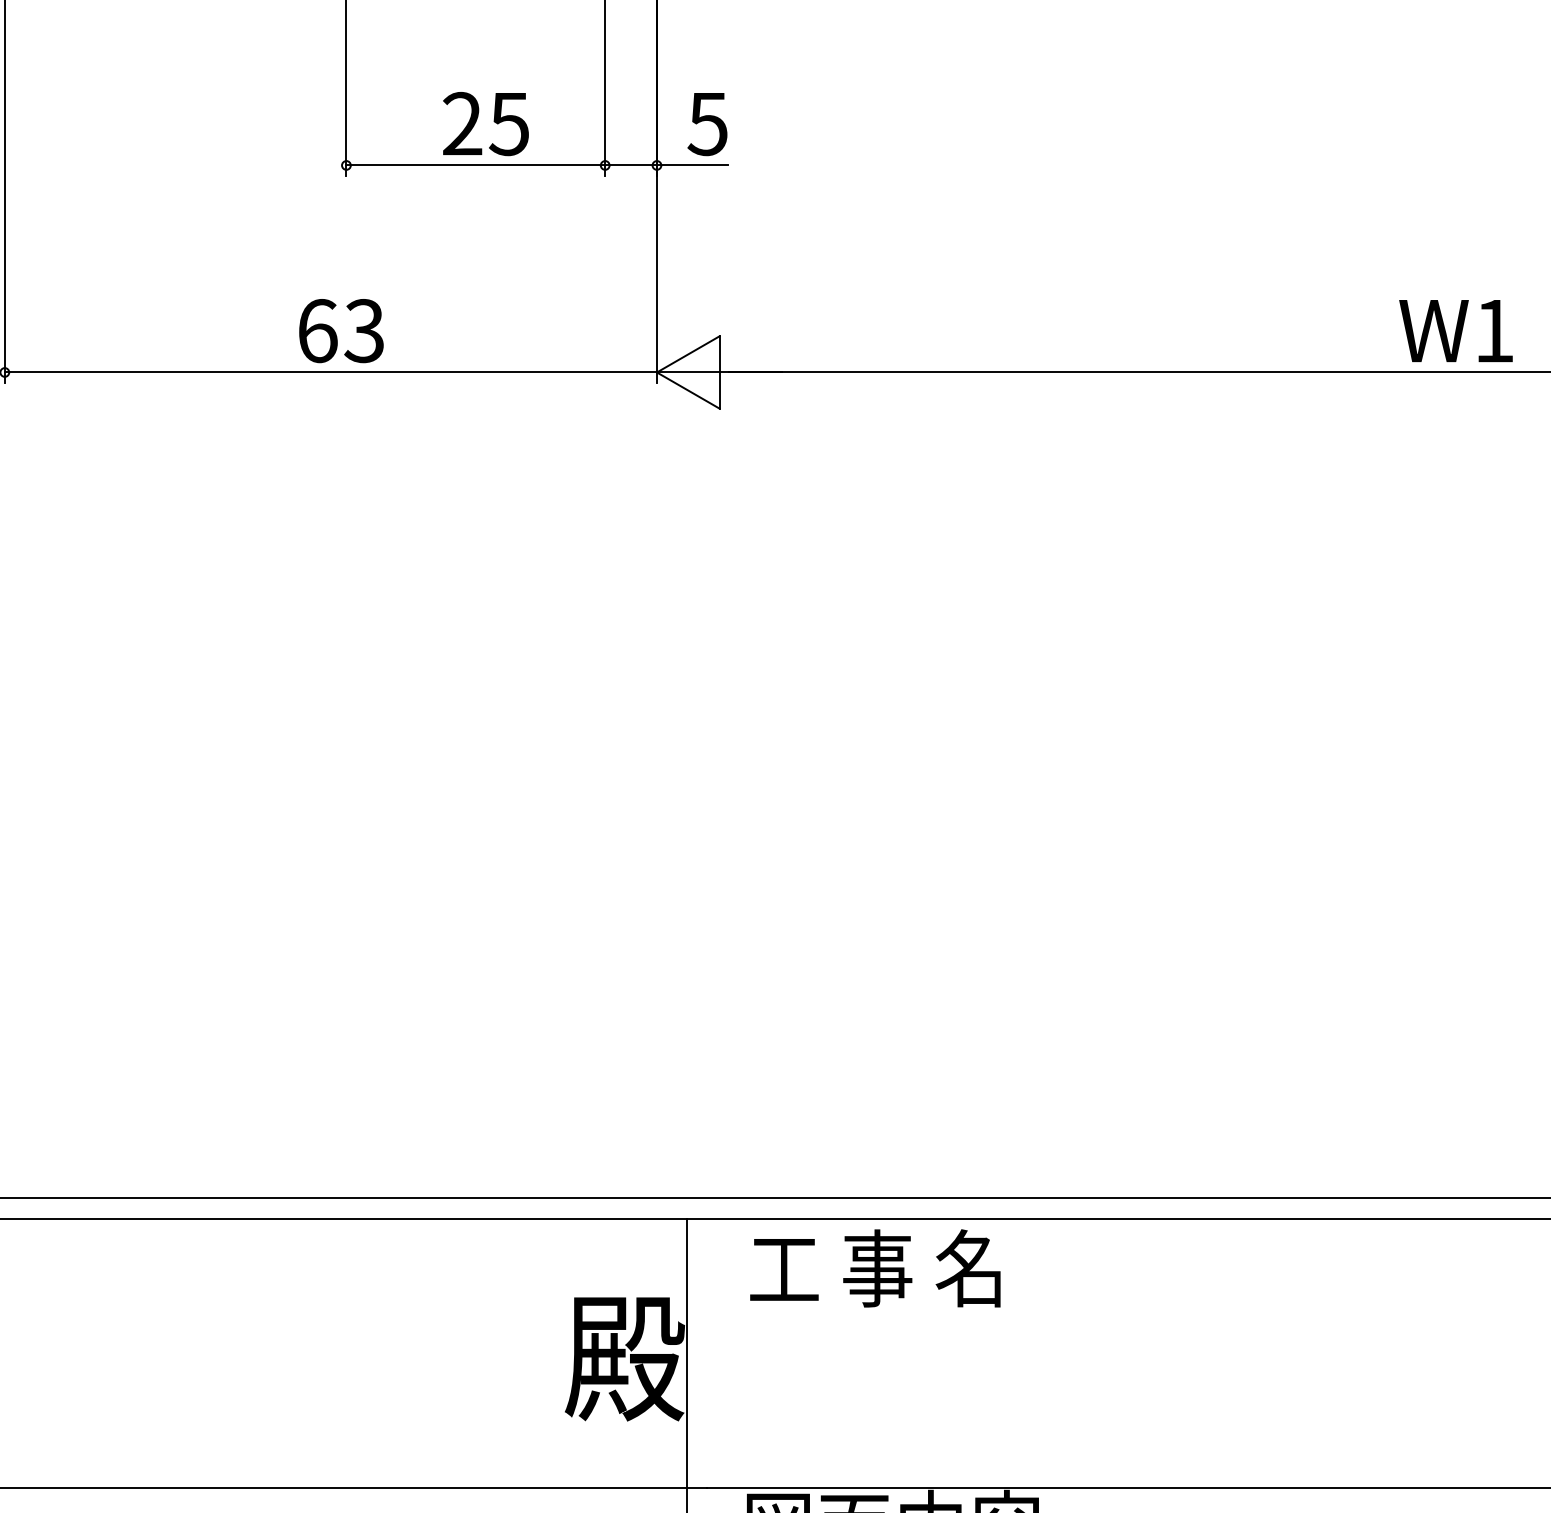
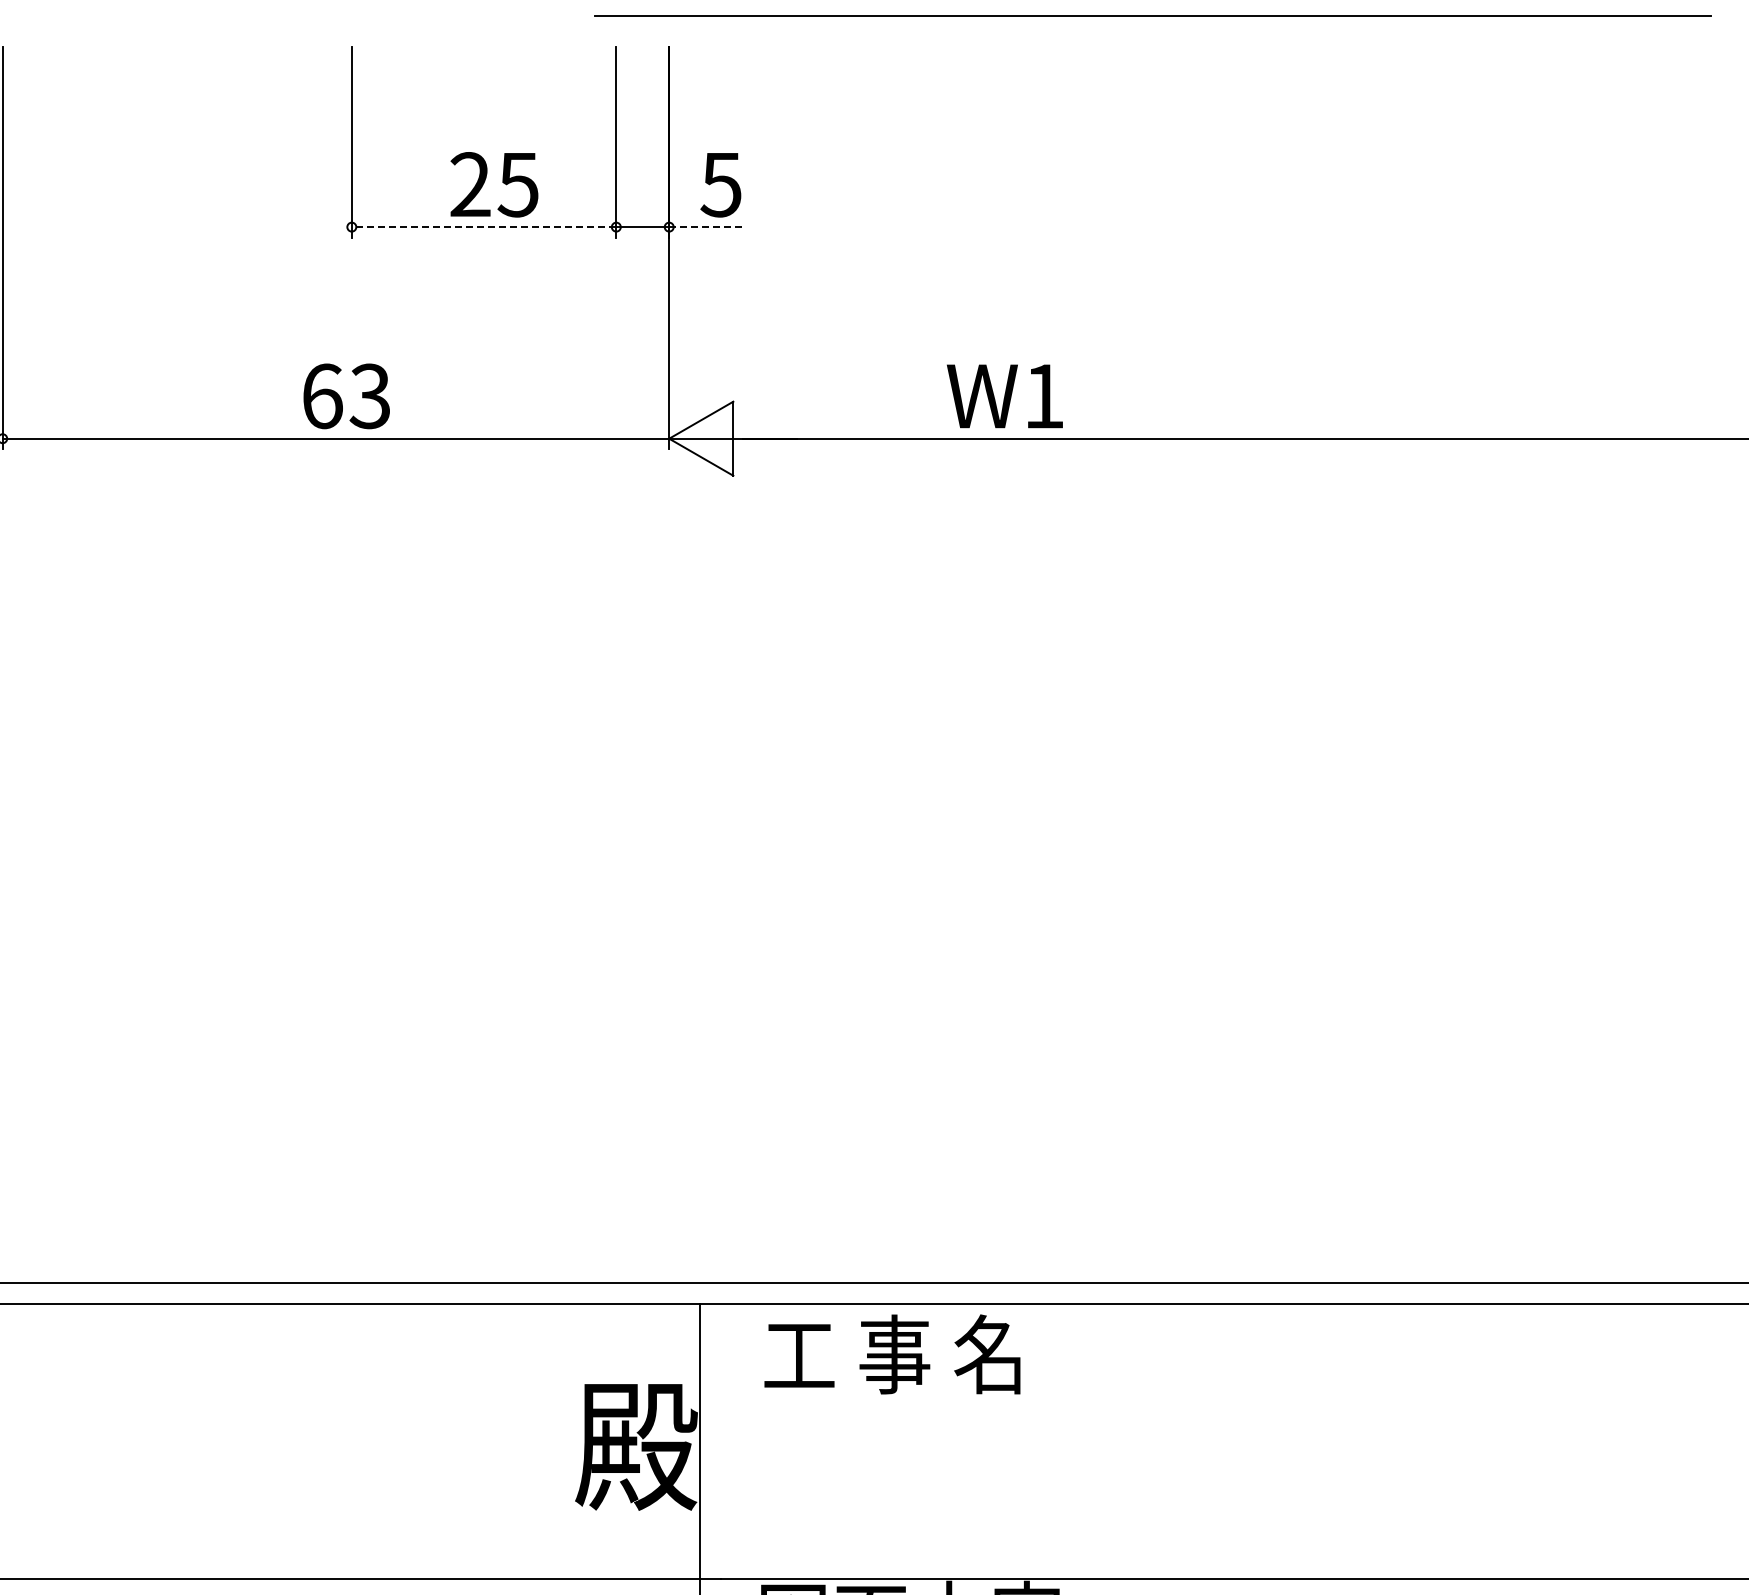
line: (475, 165) -> (483, 227), solid -> dashed
line: (693, 165) -> (706, 227), solid -> dashed
text: (1455, 331) -> (1004, 396), moved

